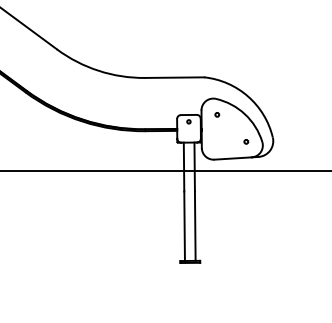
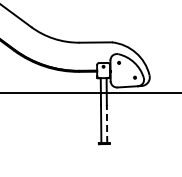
line: (196, 225) -> (107, 123), solid -> dashed

